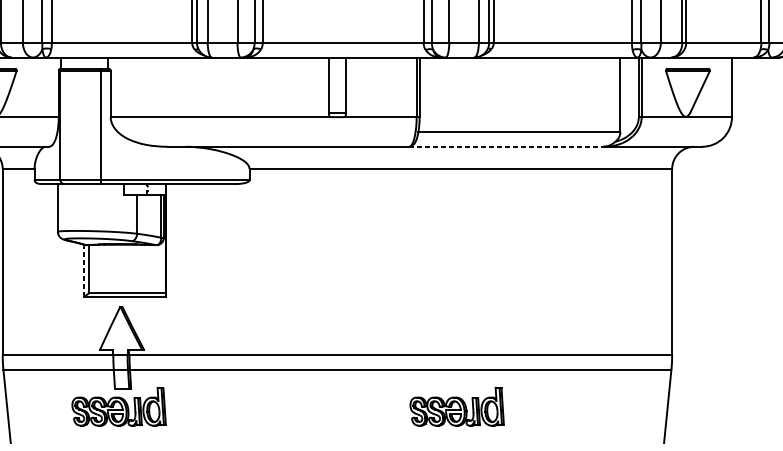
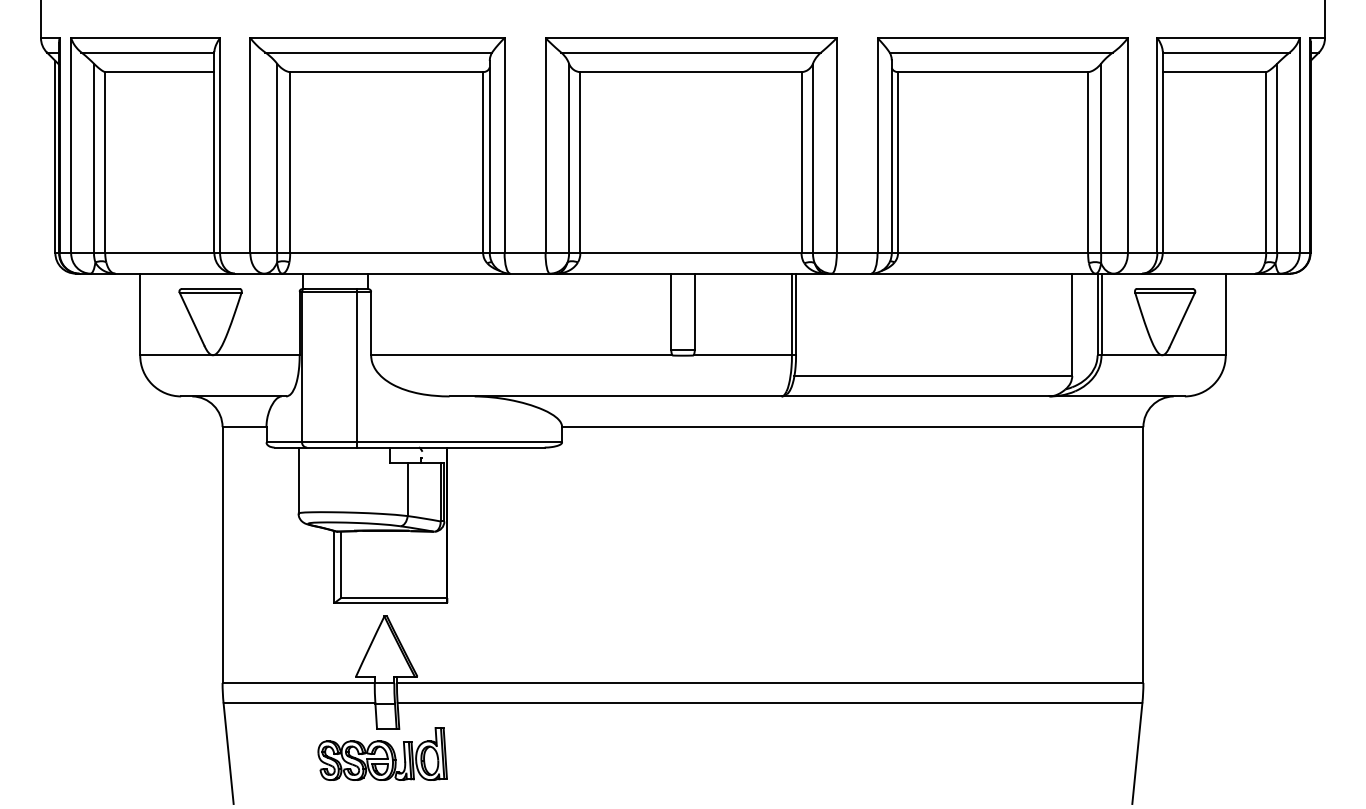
line: (506, 146) -> (915, 396), dashed -> solid
line: (84, 271) -> (334, 567), dashed -> solid
part: (457, 406) -> (847, 753), removed

